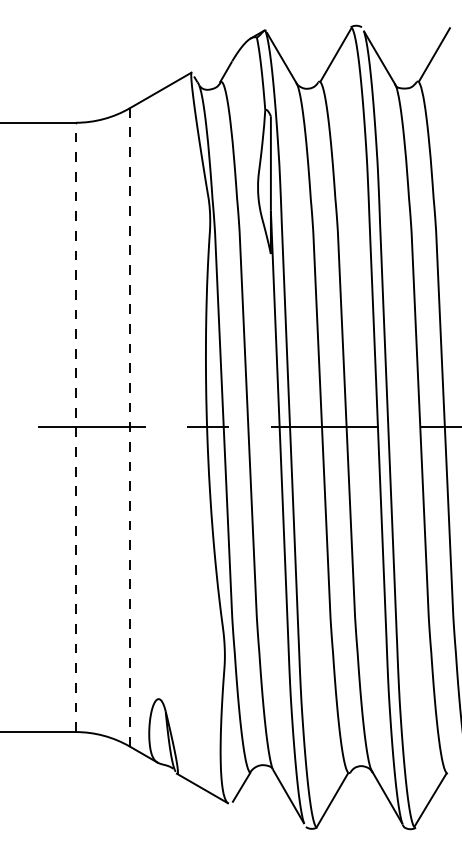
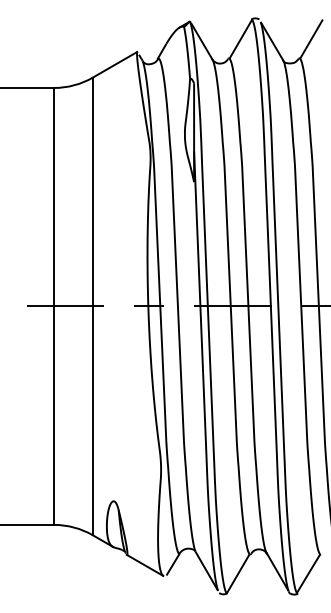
line: (76, 426) -> (54, 305), dashed -> solid
line: (129, 427) -> (92, 306), dashed -> solid

